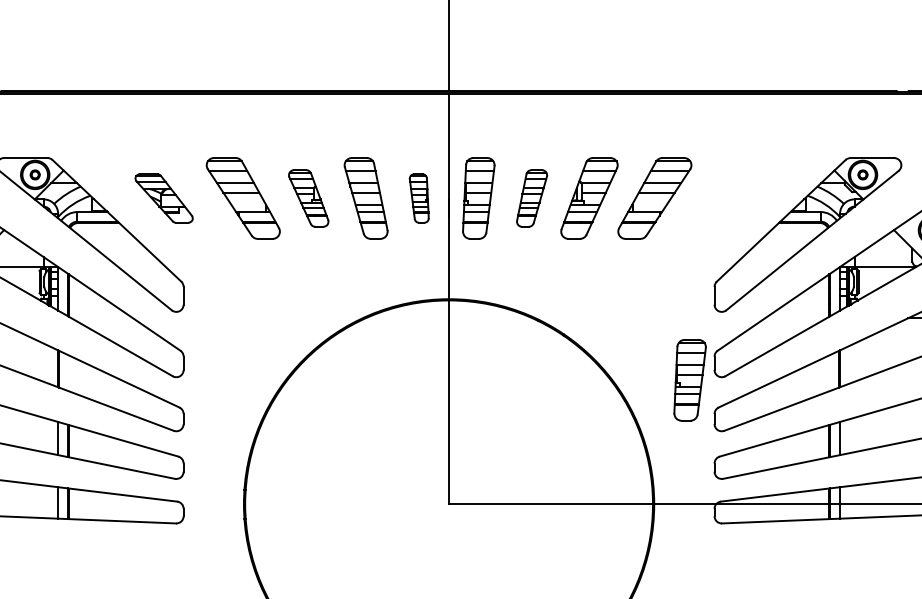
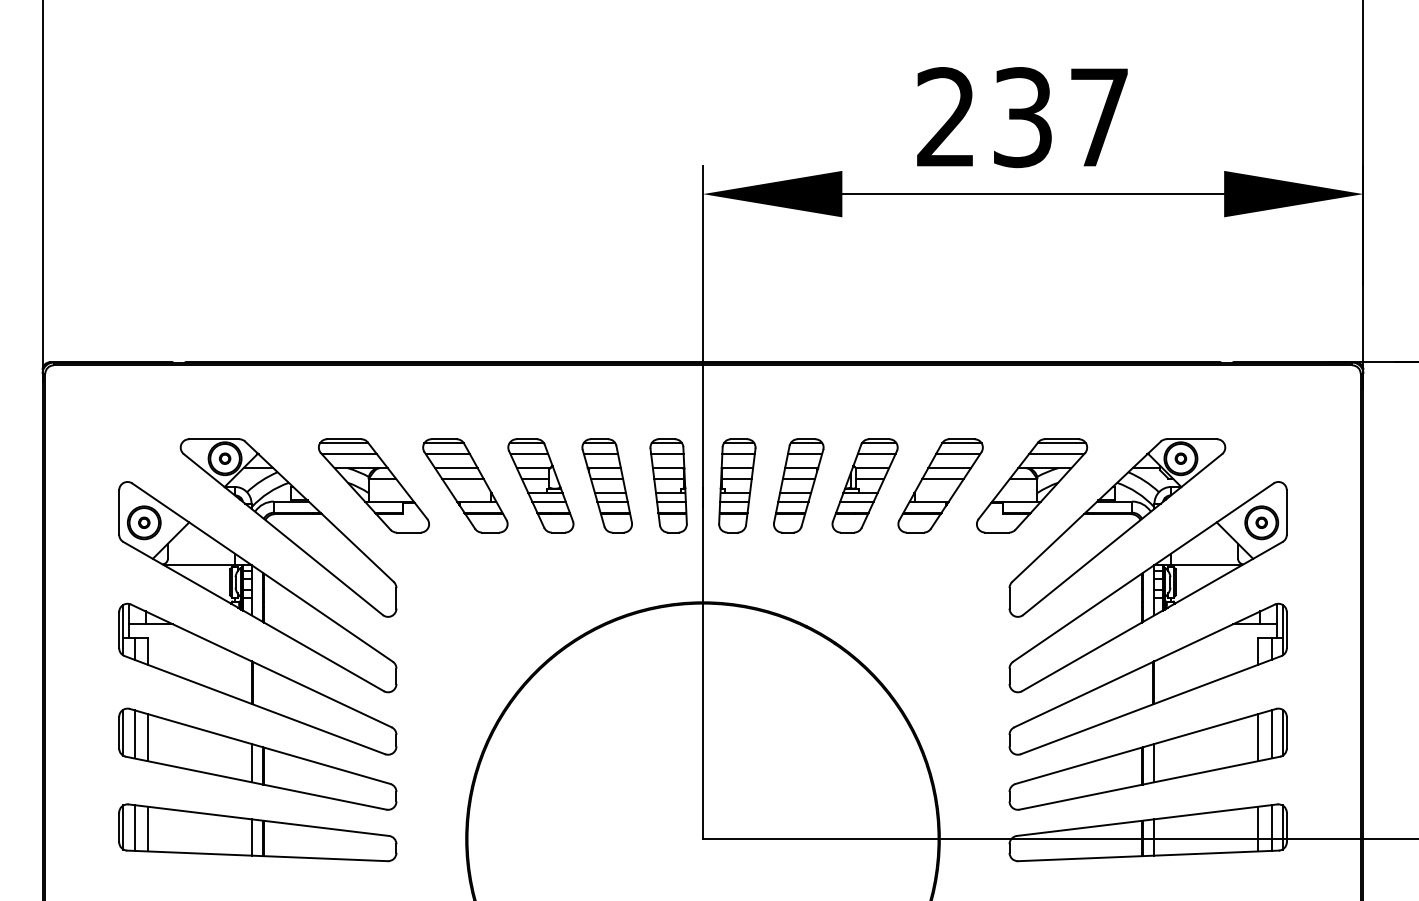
part: (163, 198) -> (373, 485), size x1.67
part: (308, 198) -> (540, 485), size x1.43
part: (419, 198) -> (668, 485), size x1.67
part: (531, 198) -> (798, 485), size x1.43
part: (734, 198) -> (1032, 485), added
part: (690, 379) -> (981, 695), removed

